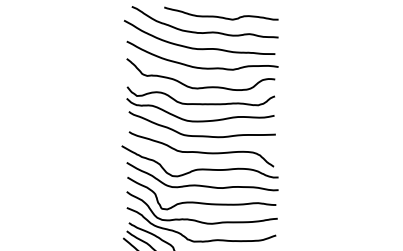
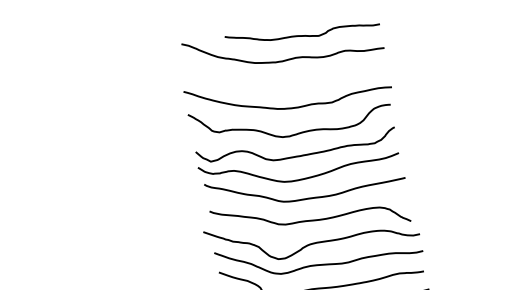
curve: (195, 47) -> (276, 82), removed

